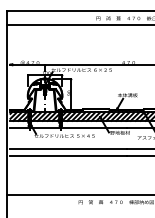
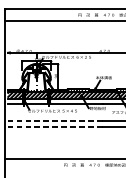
line: (68, 148) -> (55, 121), solid -> dashed
line: (68, 155) -> (55, 126), solid -> dashed

